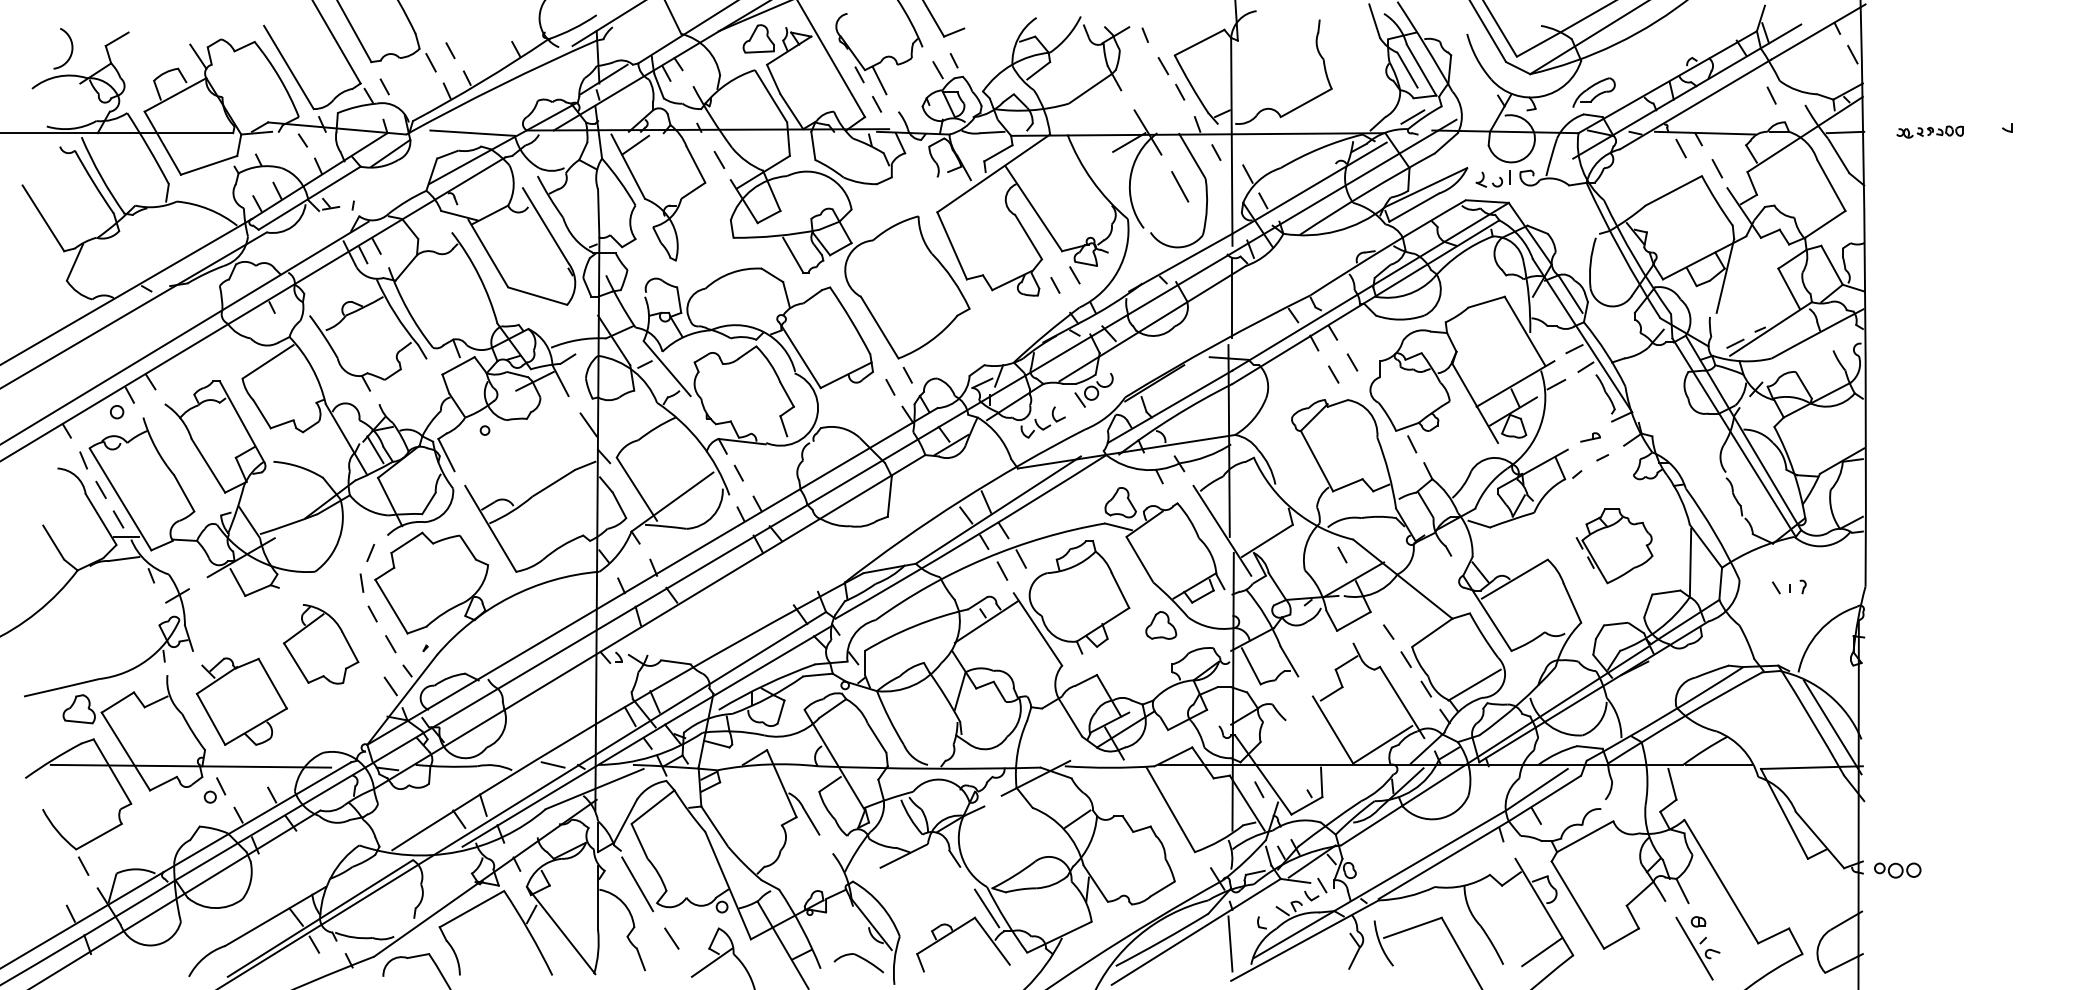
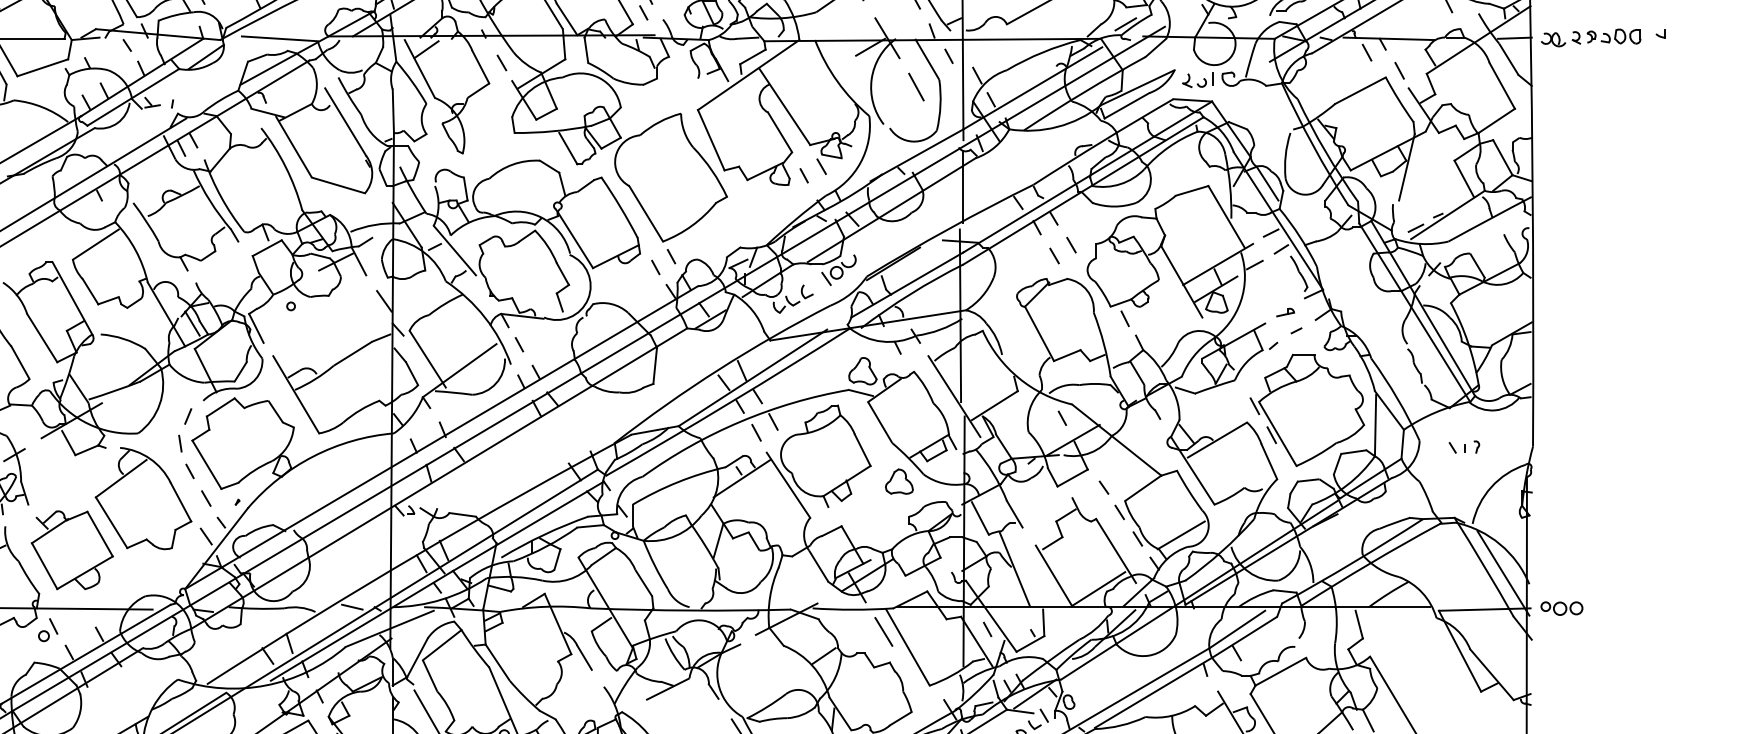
part: (1929, 131) -> (1590, 37), size x1.67
part: (1614, 545) -> (1307, 409), size x1.67
part: (321, 644) -> (143, 498), size x1.43
line: (1289, 722) -> (1014, 568), added
line: (1143, 792) -> (883, 631), added
part: (1897, 870) -> (1561, 608), moved

